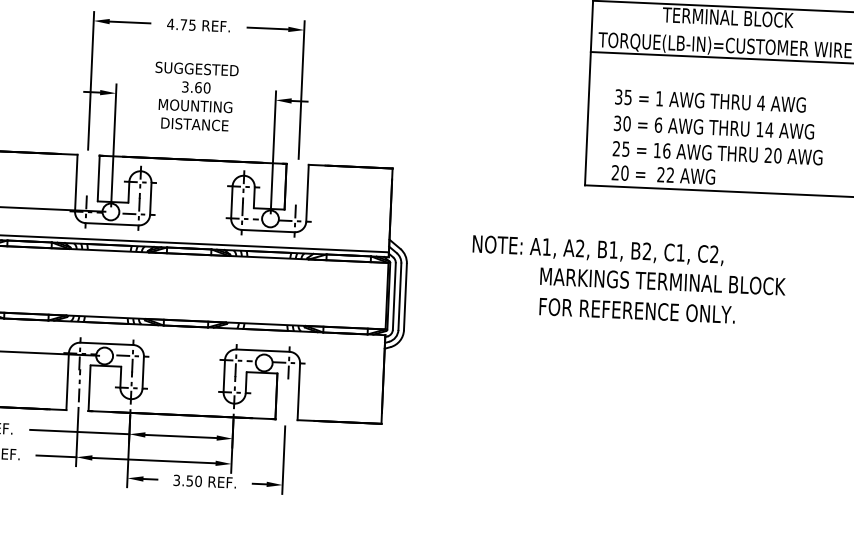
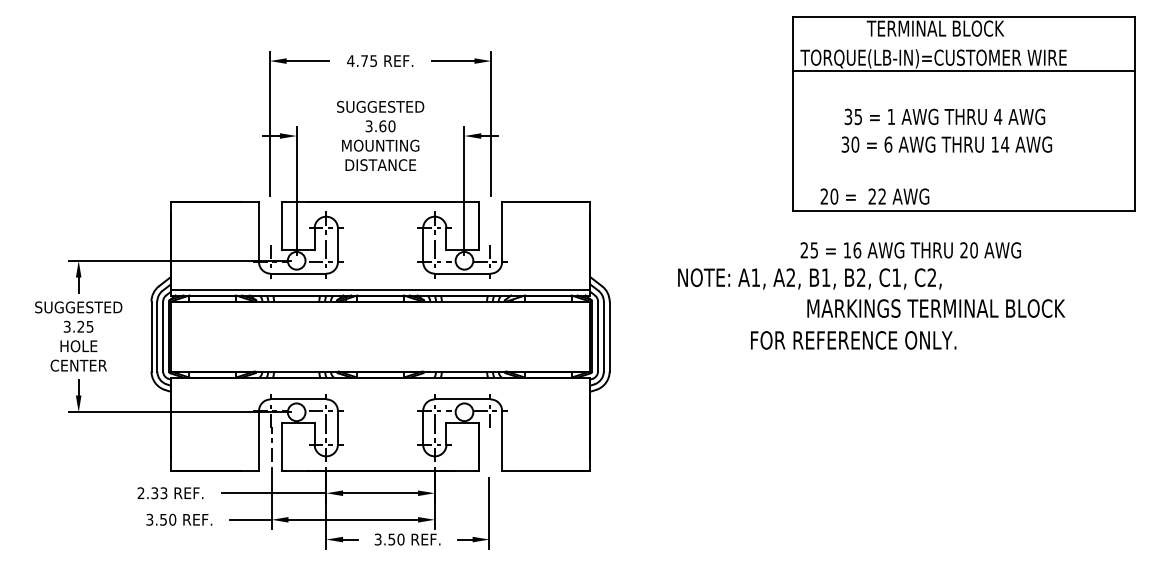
text: (710, 100) -> (944, 116), moved
text: (713, 127) -> (946, 144), moved
text: (717, 153) -> (910, 250), moved
text: (663, 281) -> (936, 308), moved

